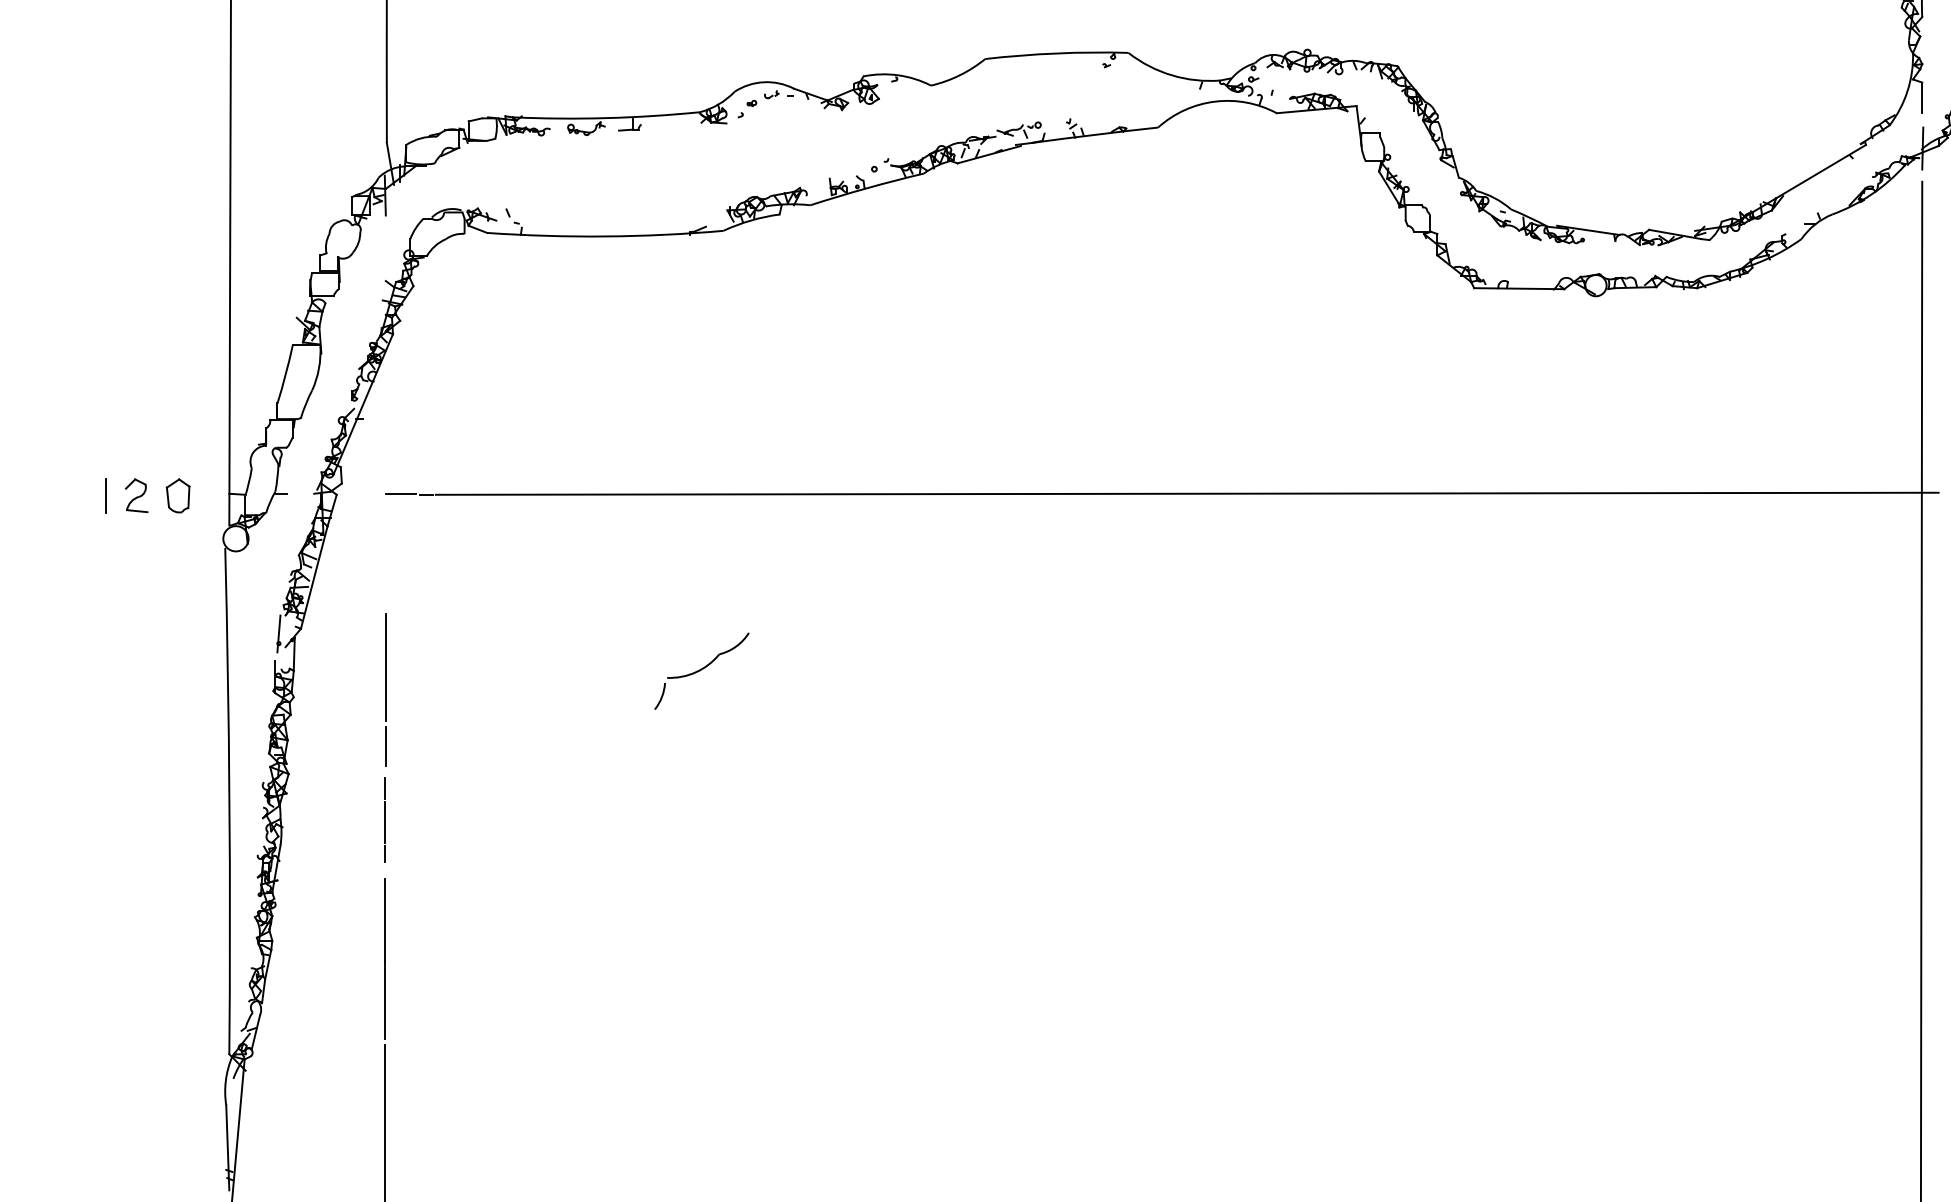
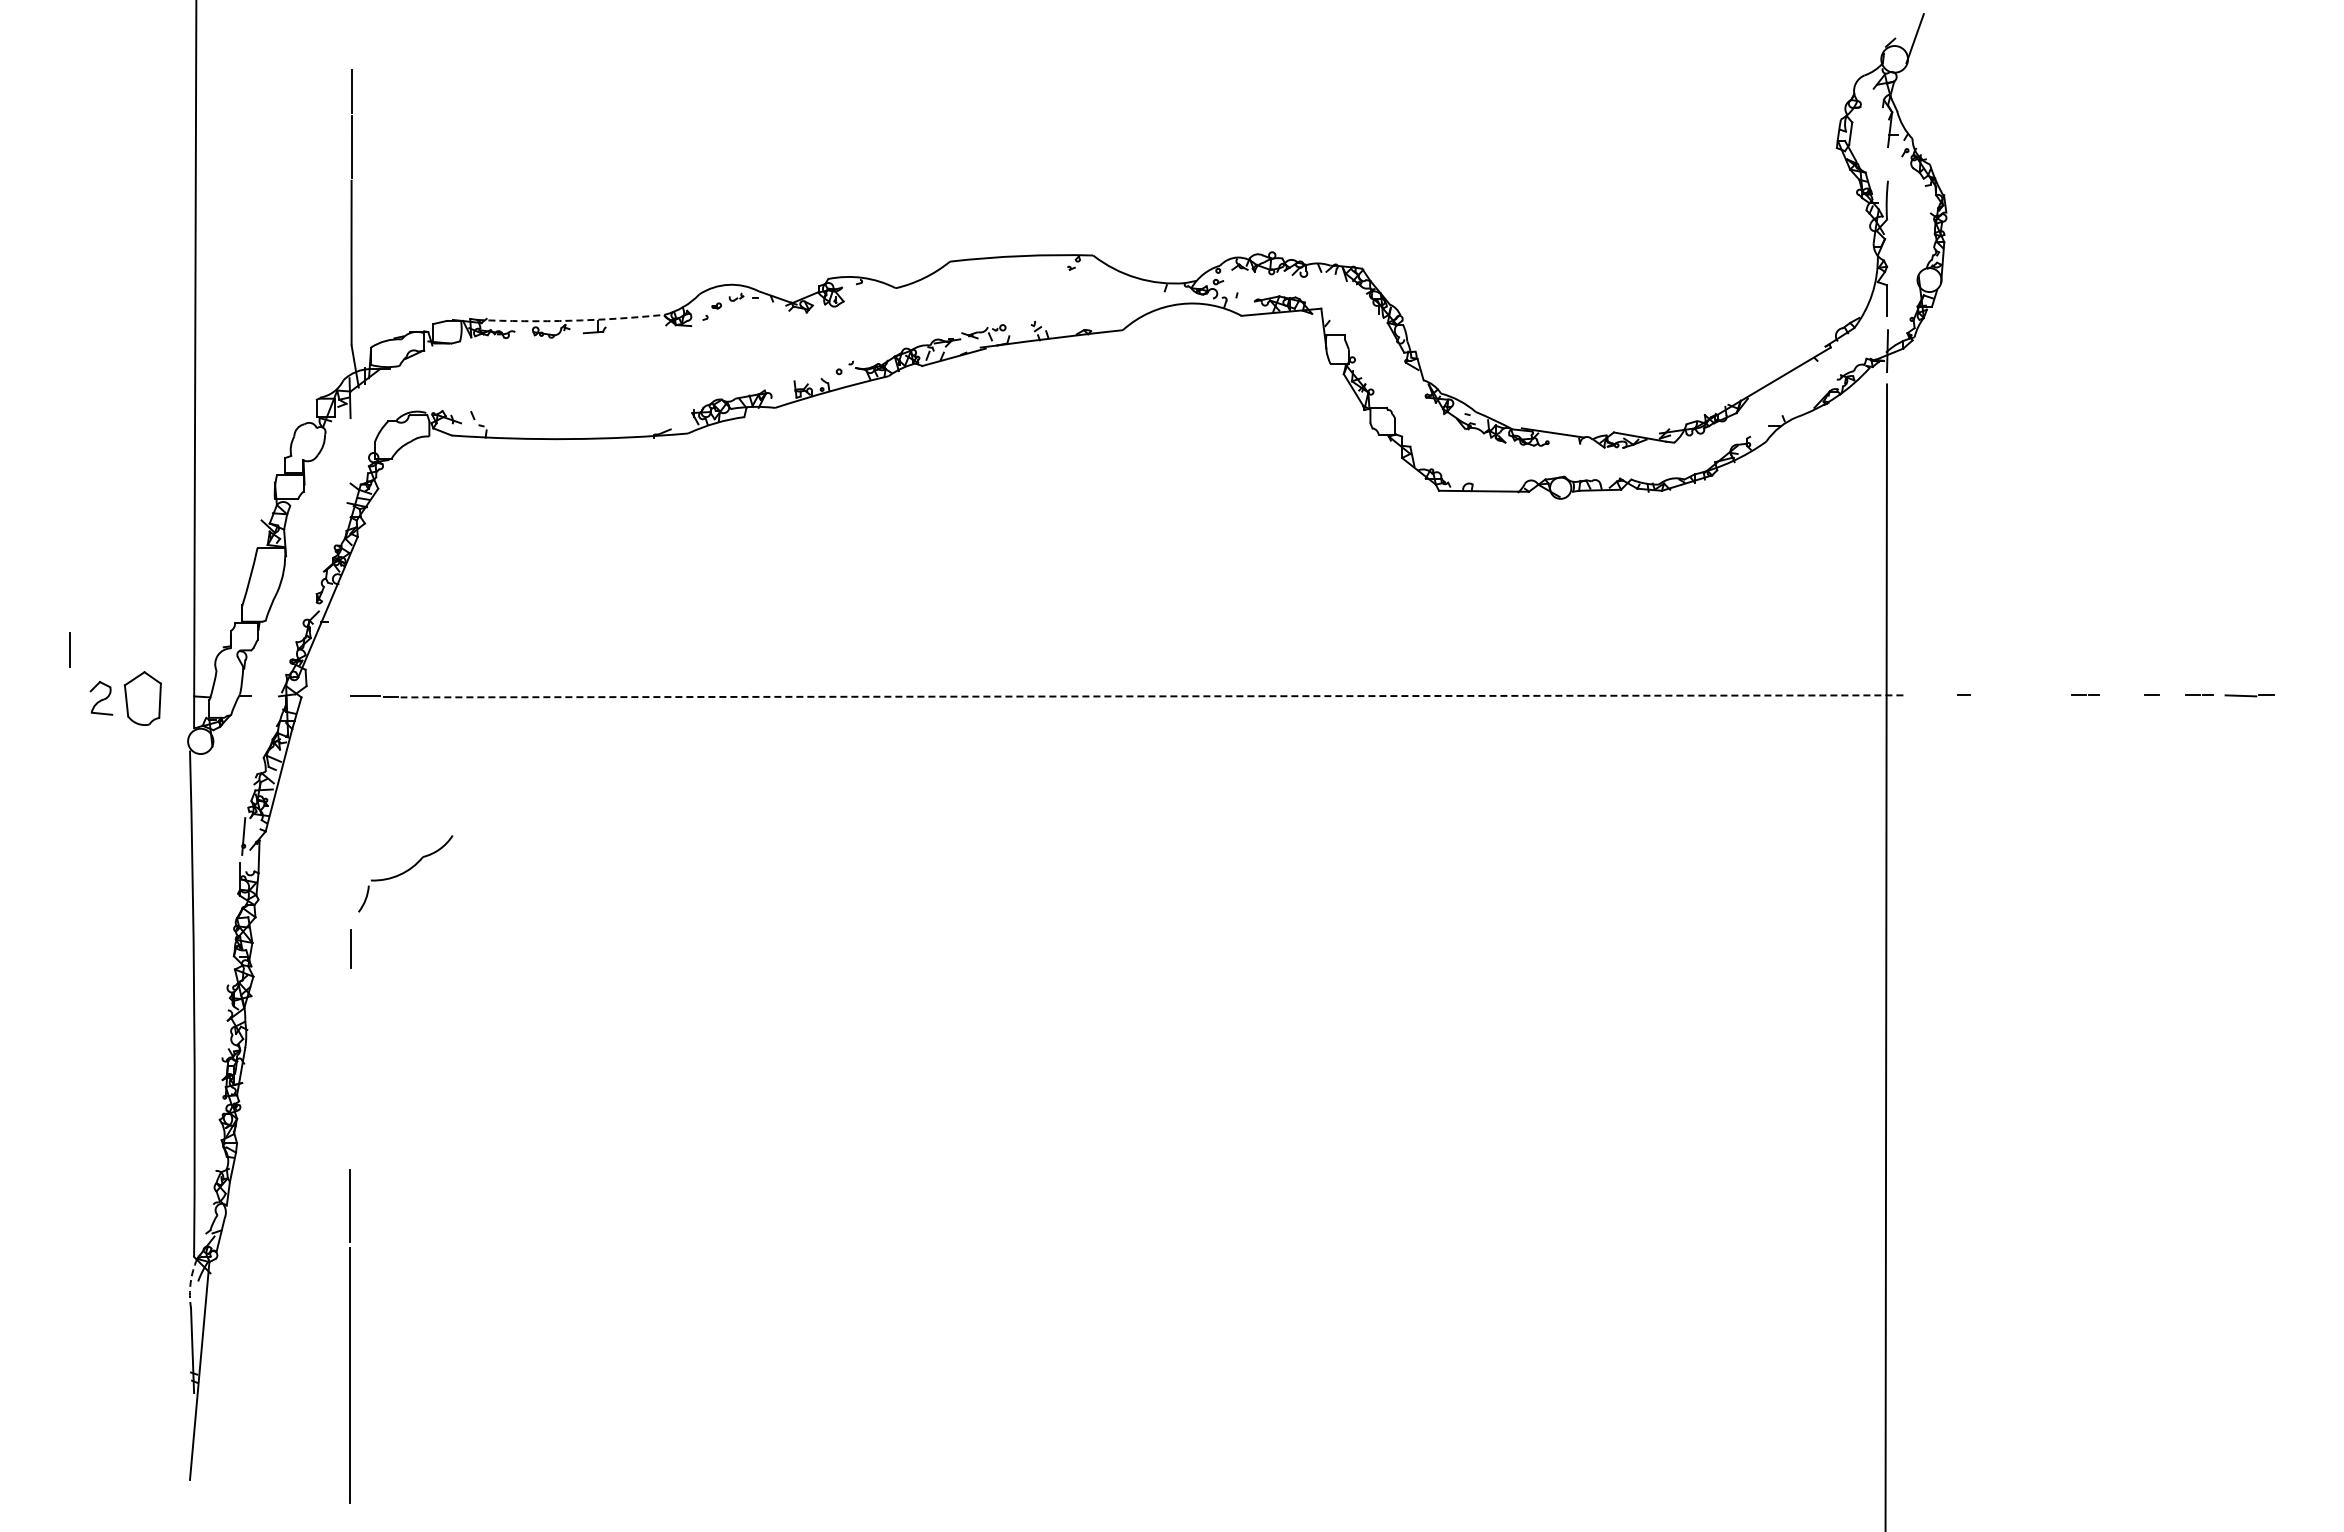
arc: (606, 117) -> (571, 320), solid -> dashed
line: (1186, 493) -> (1151, 696), solid -> dashed
line: (104, 495) -> (69, 649), moved
part: (177, 495) -> (142, 698), size x1.6
line: (385, 667) -> (350, 870), removed
part: (701, 670) -> (405, 873), moved
line: (384, 819) -> (349, 1022), removed
line: (384, 921) -> (349, 1124), removed
arc: (225, 1080) -> (190, 1283), solid -> dashed

